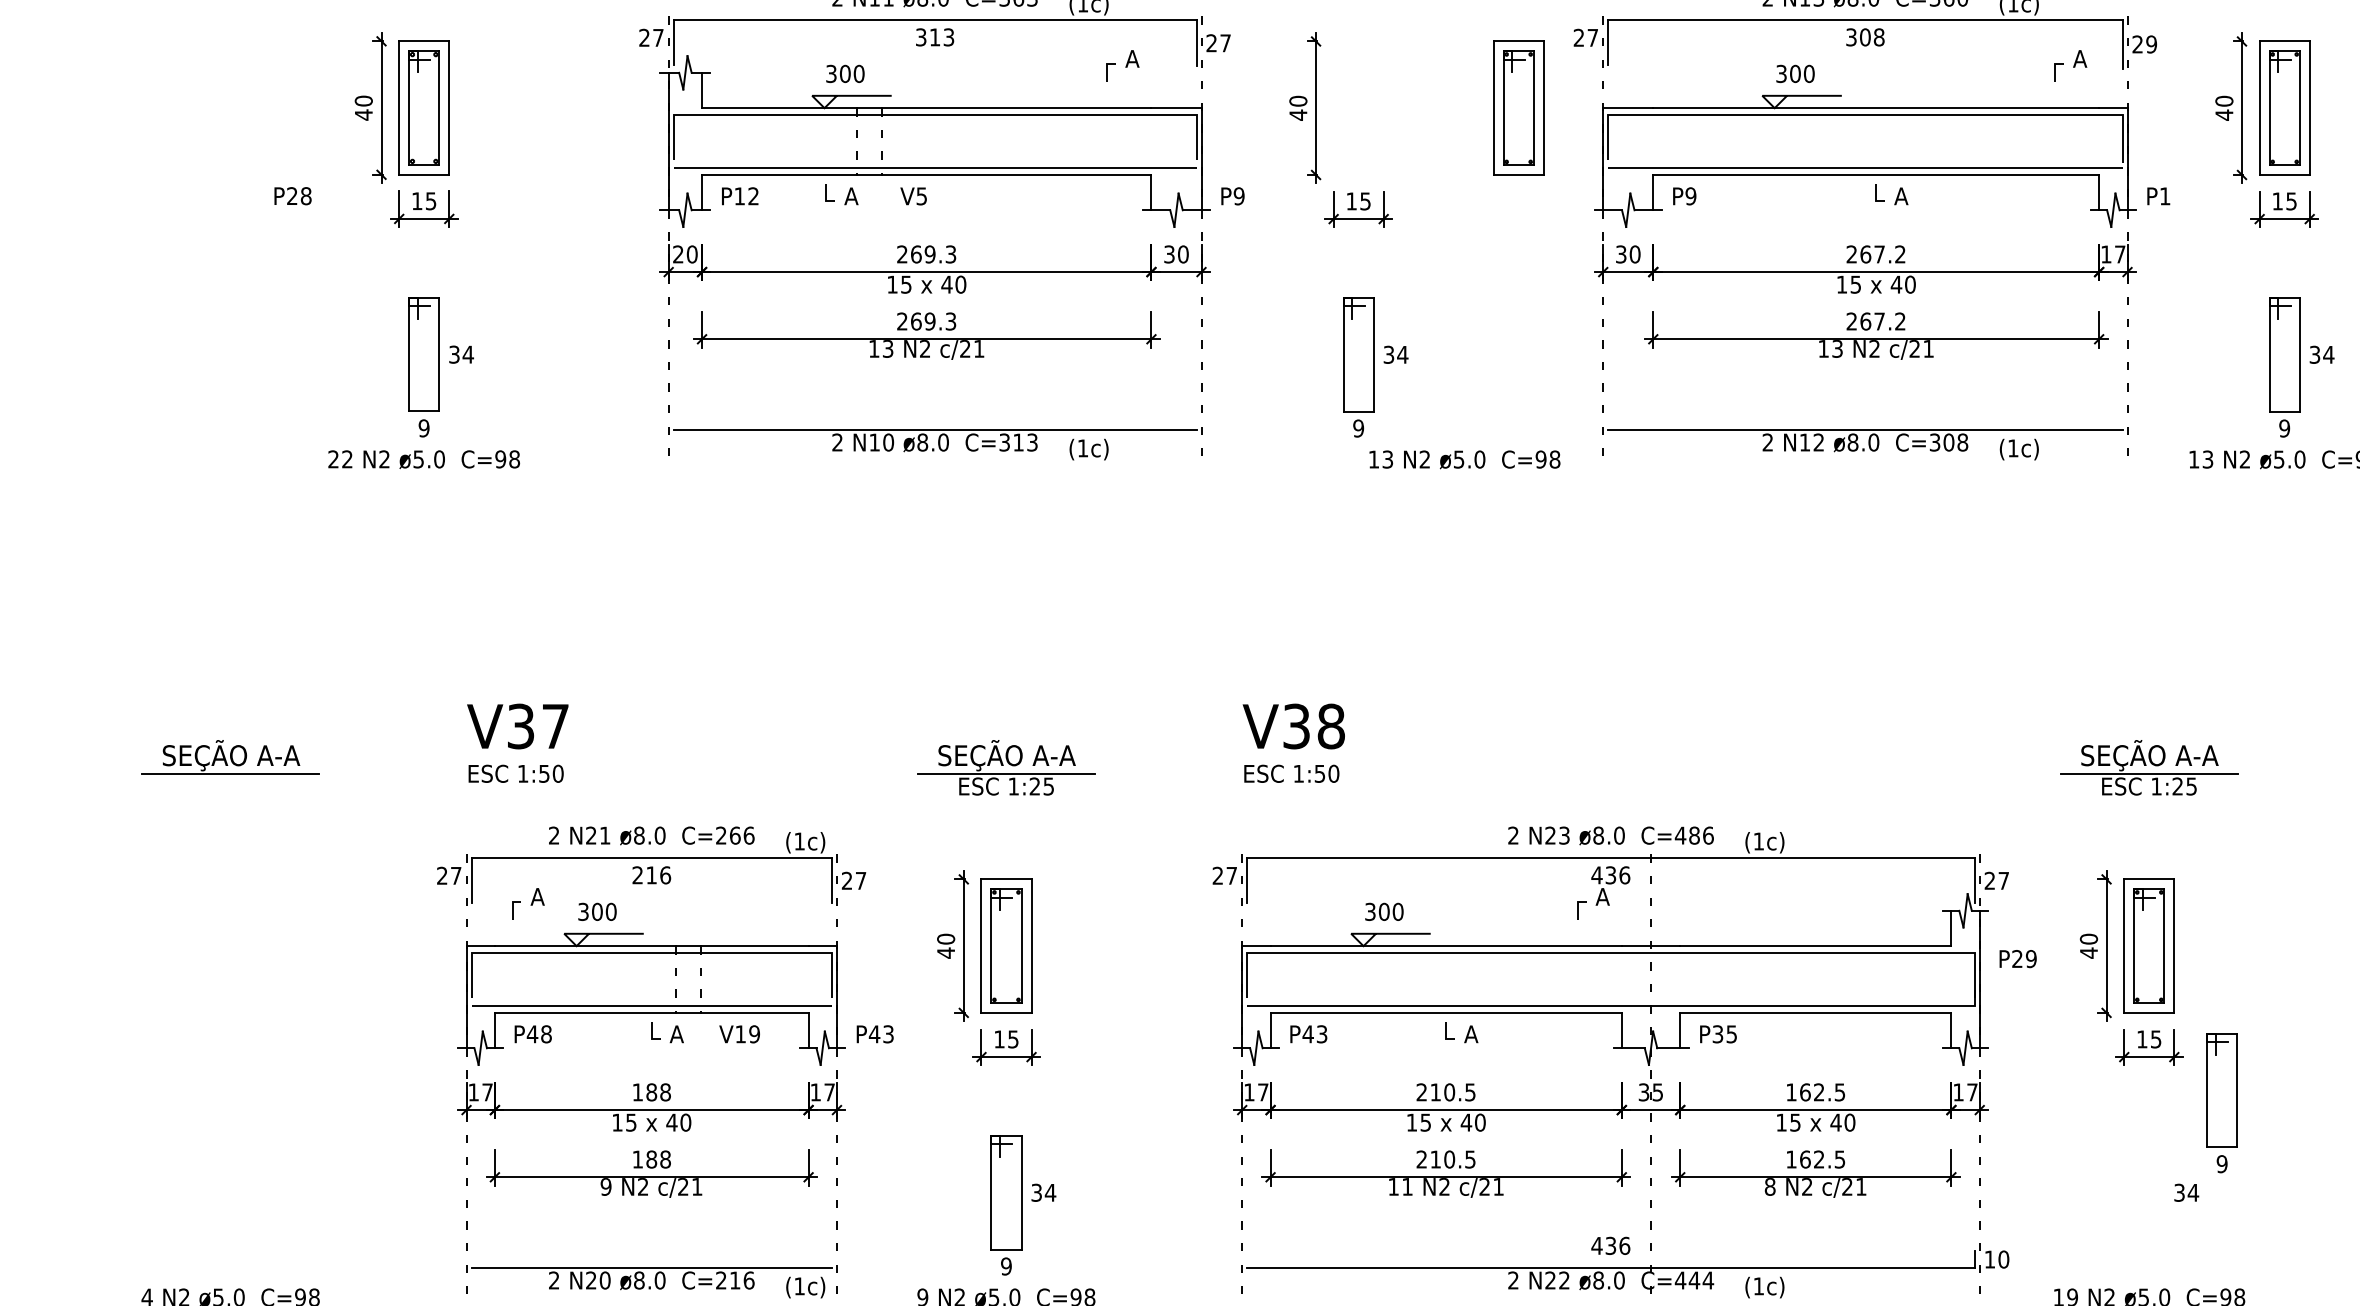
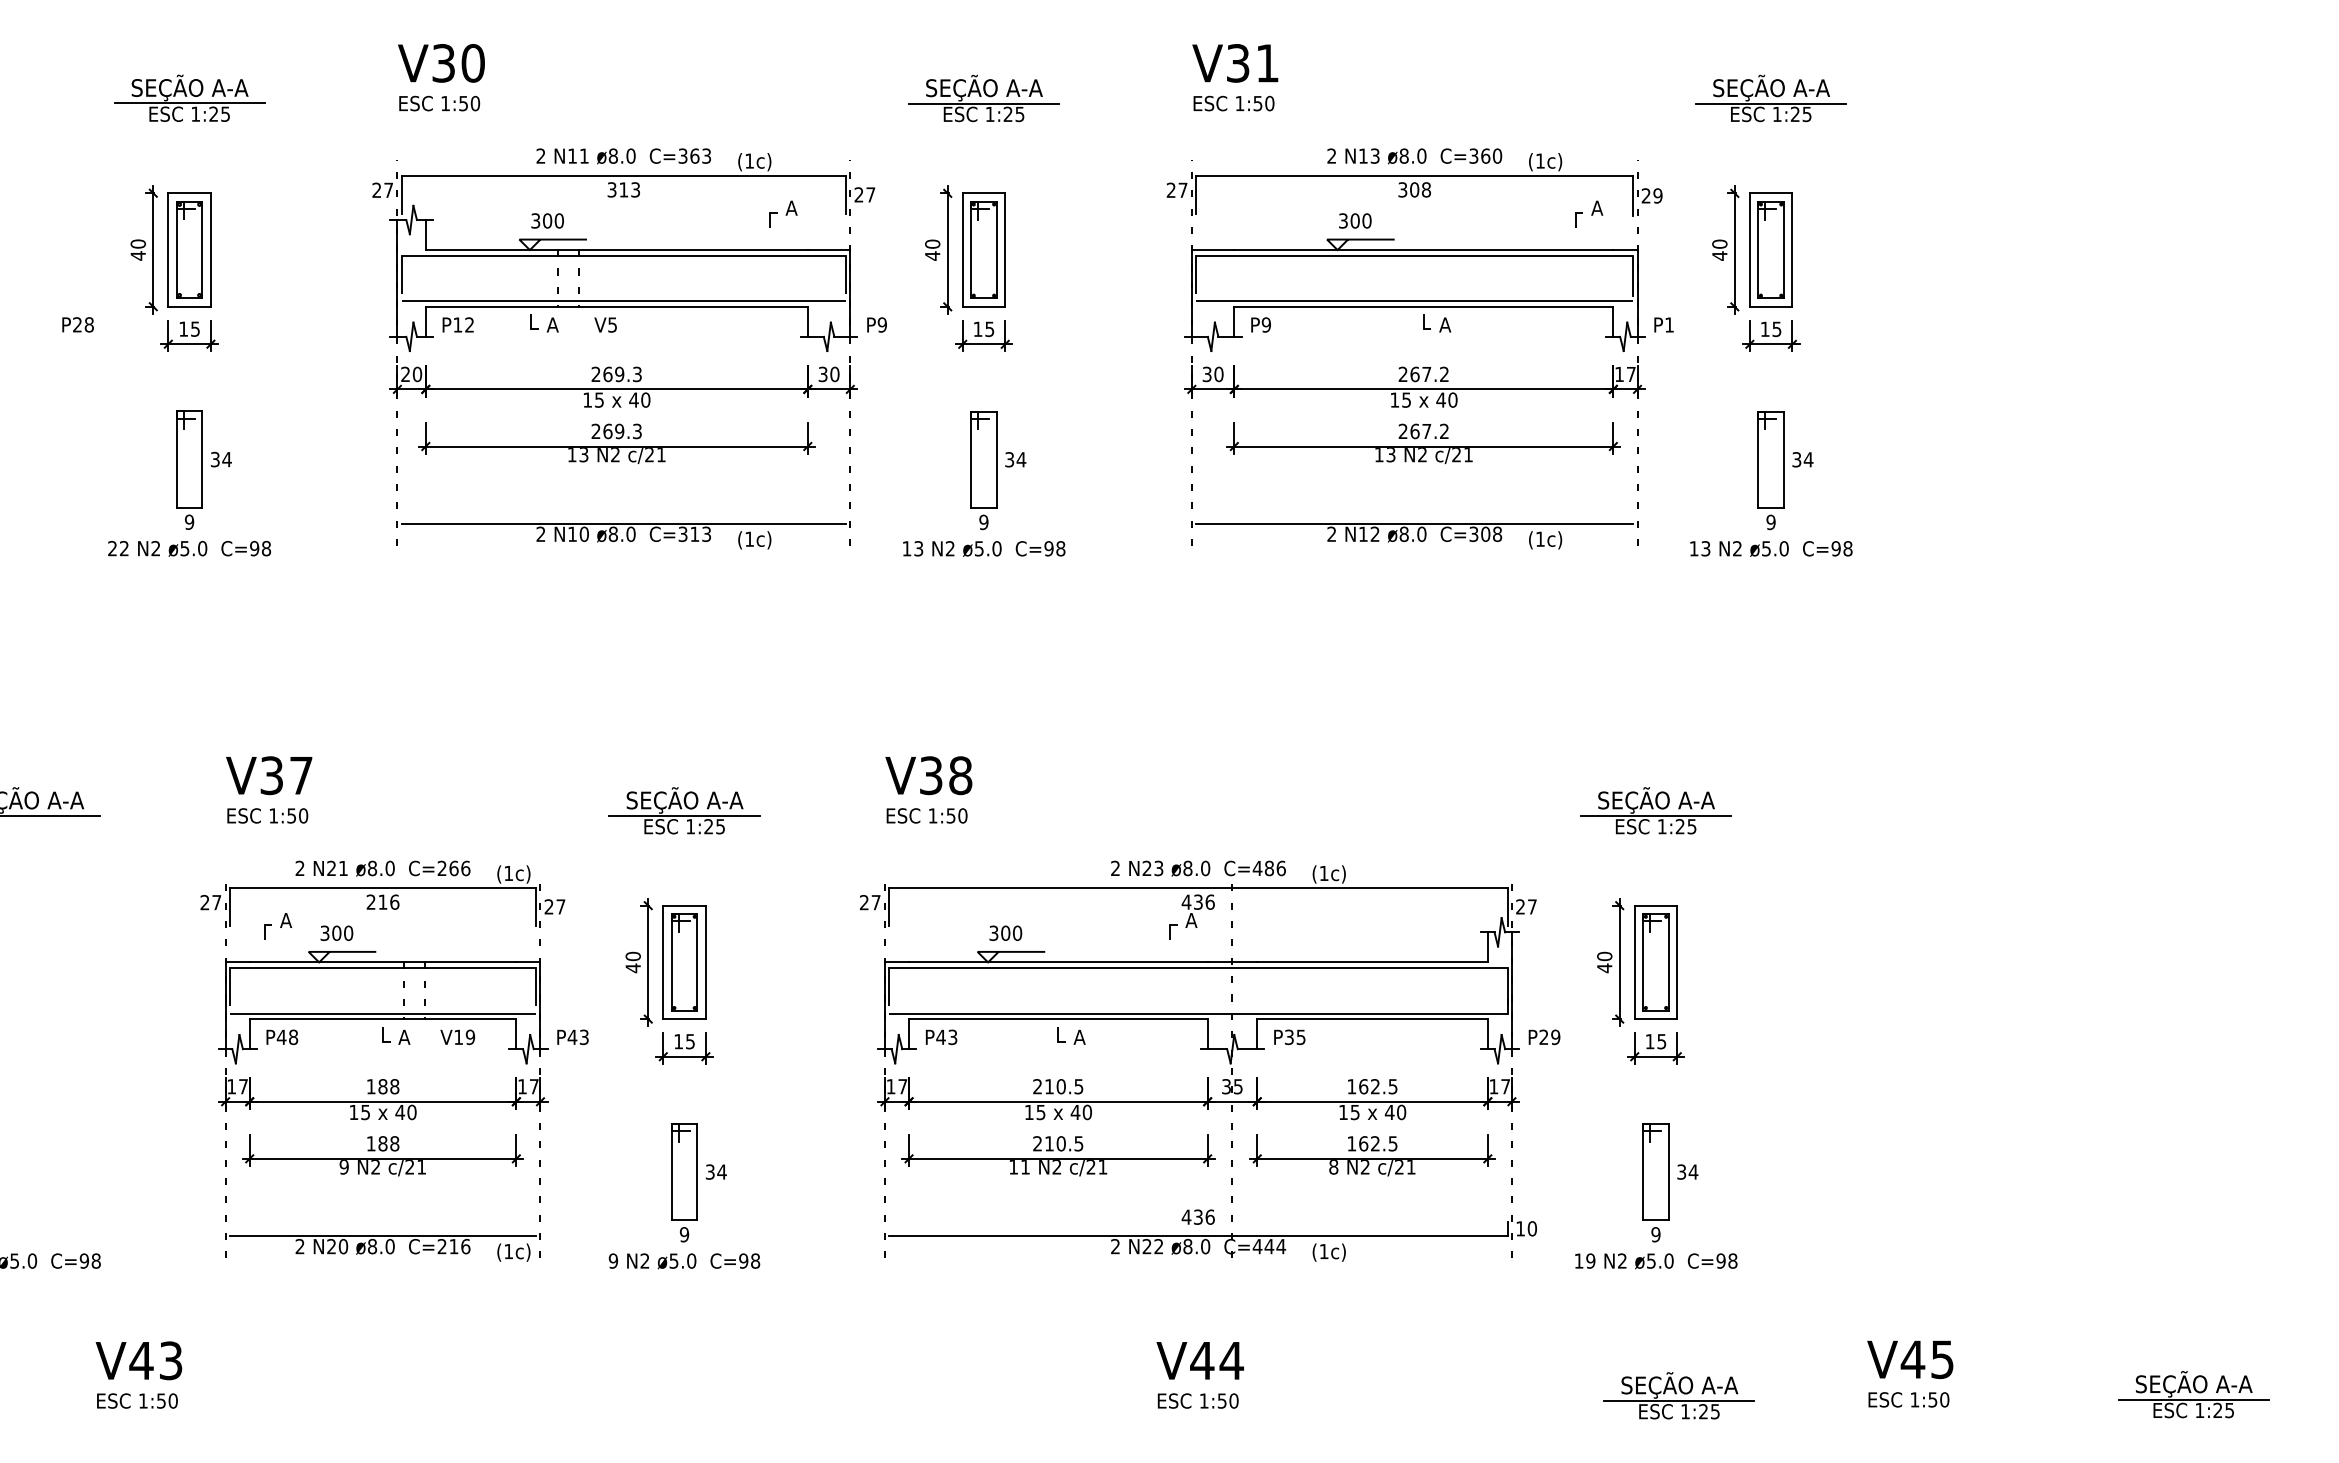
part: (1518, 107) -> (983, 249), moved
text: (1465, 459) -> (984, 548), moved
text: (2018, 959) -> (1544, 1037), moved
part: (2221, 1102) -> (1655, 1182), moved

